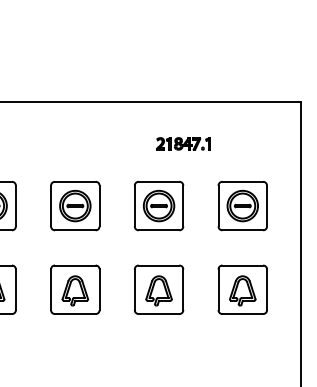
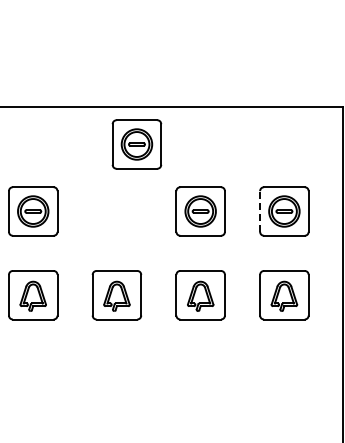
part: (182, 144) -> (224, 149), removed
part: (74, 206) -> (136, 144), moved
line: (218, 206) -> (260, 211), solid -> dashed

